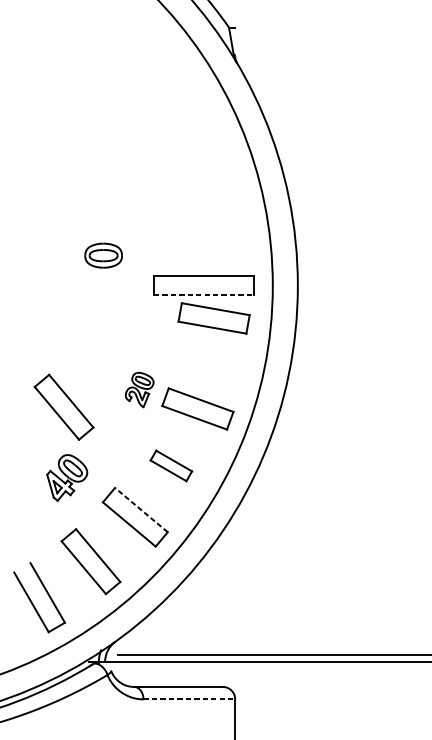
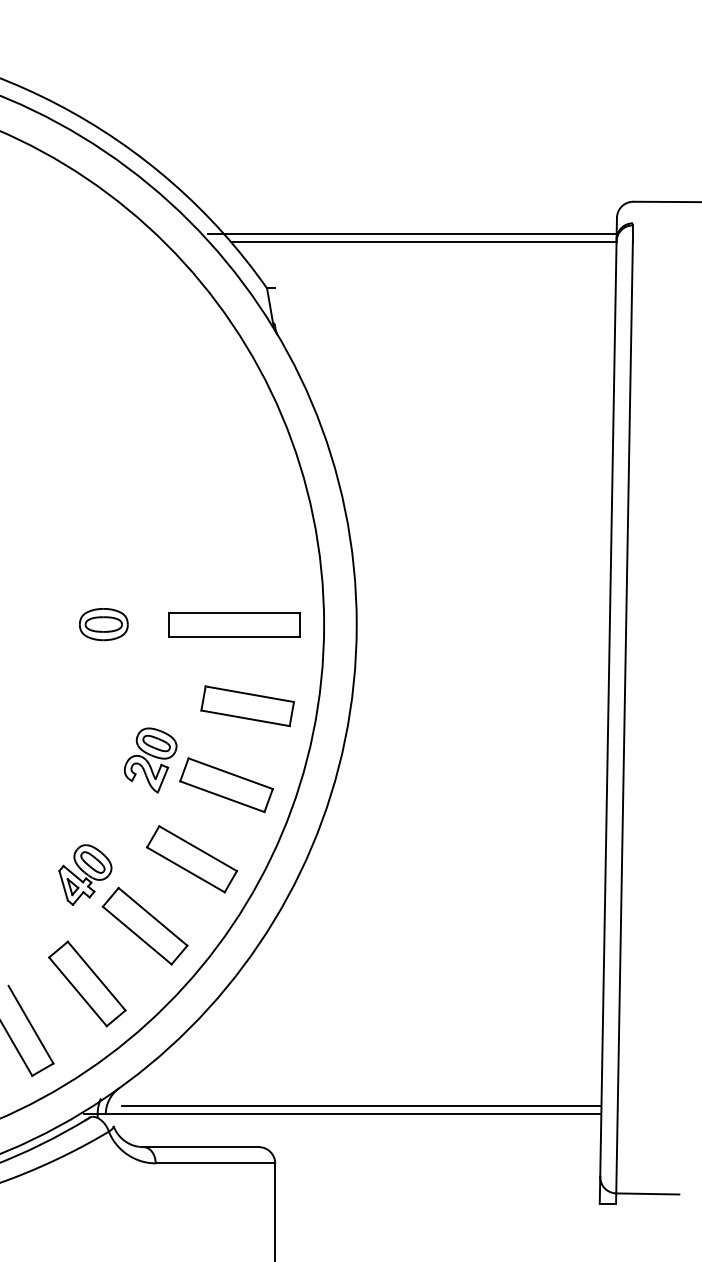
part: (103, 255) -> (103, 624), moved
line: (203, 295) -> (234, 637), dashed -> solid
part: (213, 318) -> (247, 706), moved
part: (139, 390) -> (150, 760), size x1.43
part: (64, 406) -> (52, 782), removed
part: (170, 466) -> (191, 859), size x1.67
part: (67, 477) -> (85, 874), moved
line: (141, 509) -> (153, 916), dashed -> solid
line: (189, 699) -> (215, 1163), dashed -> solid

